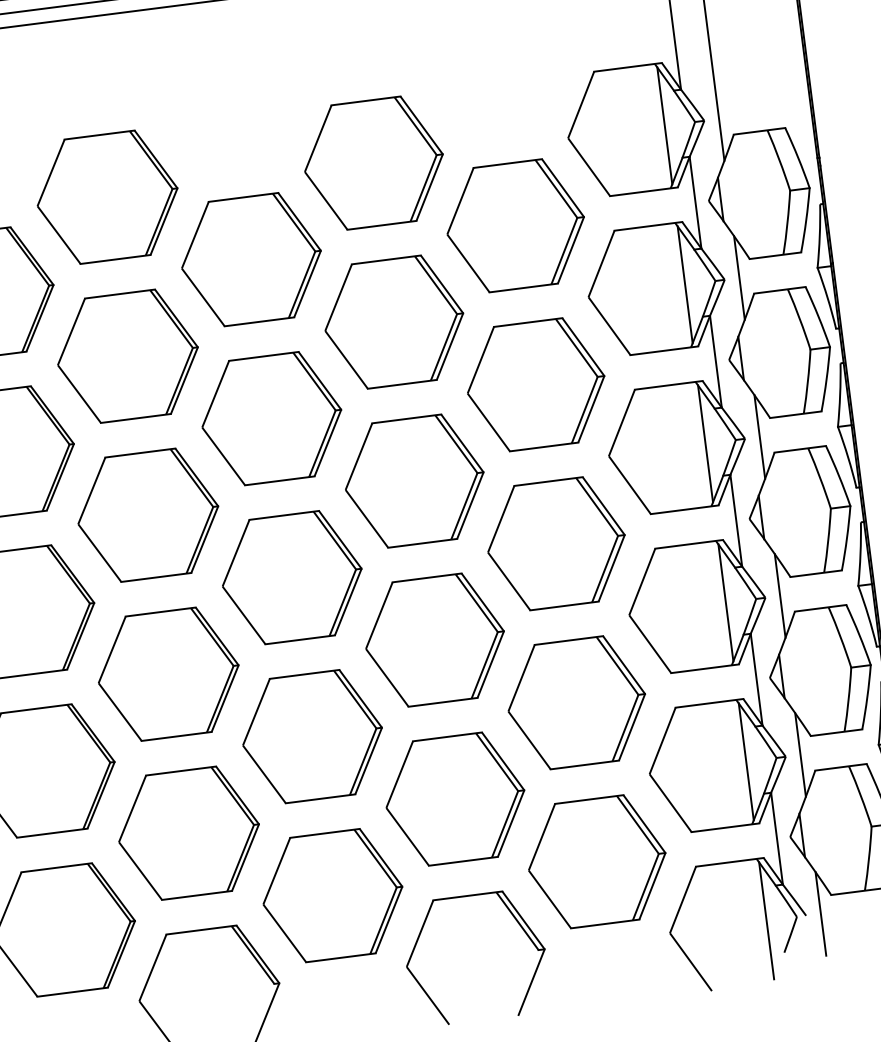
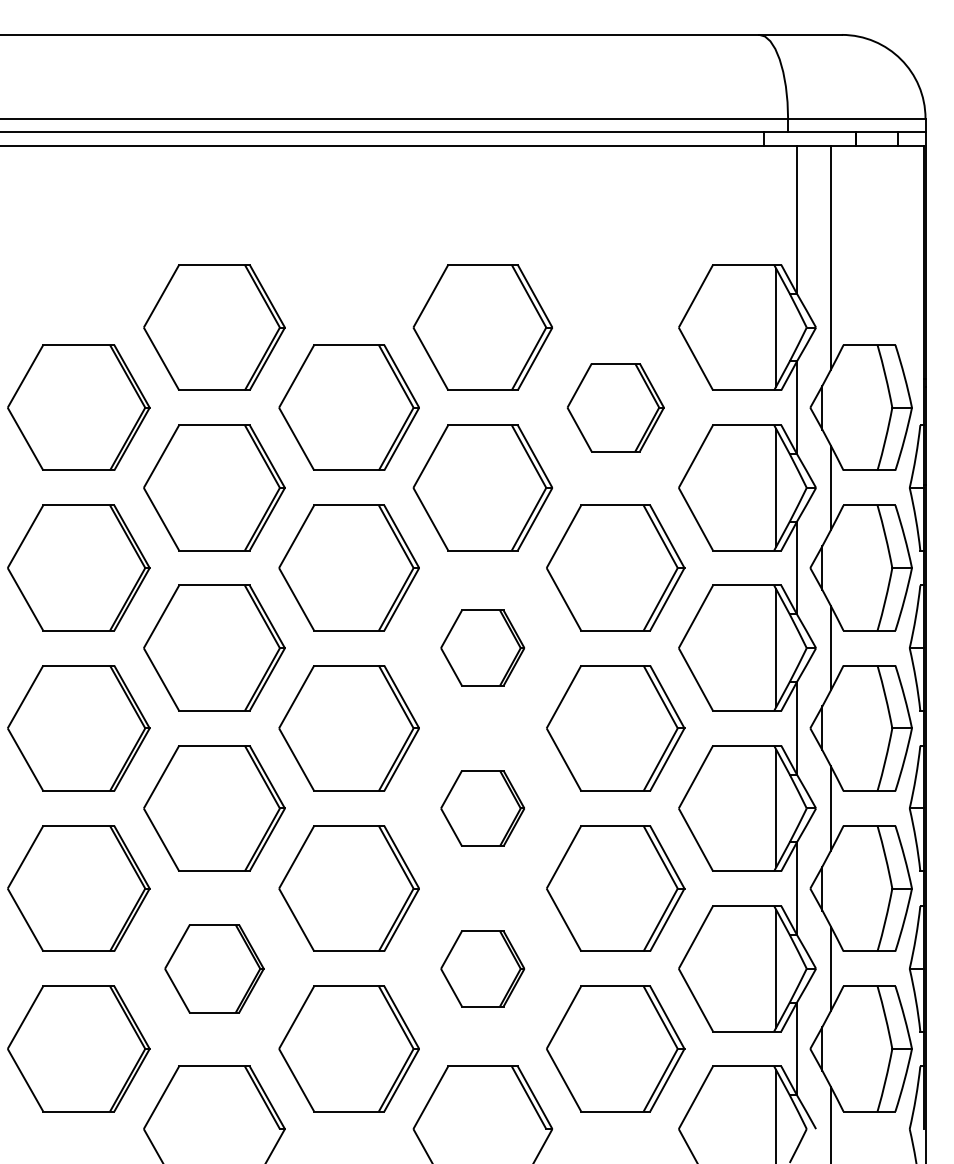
part: (515, 225) -> (615, 407), size x0.7
part: (414, 480) -> (482, 647), size x0.6
part: (434, 640) -> (482, 808), size x0.6
part: (454, 798) -> (482, 968), size x0.6
part: (189, 832) -> (214, 968), size x0.7

